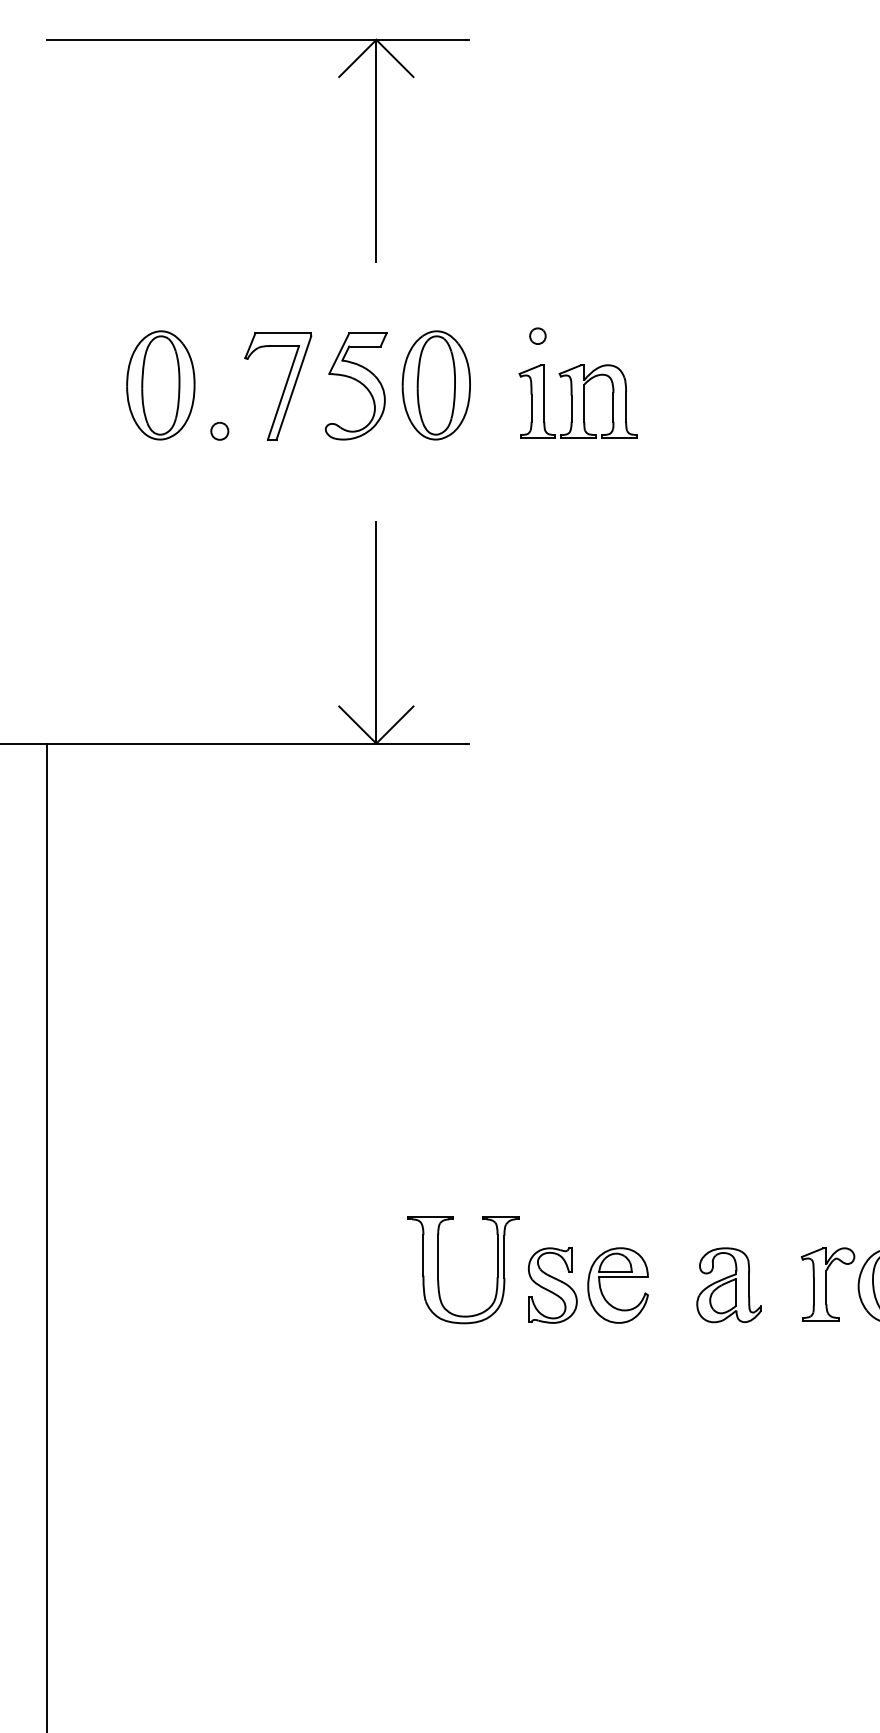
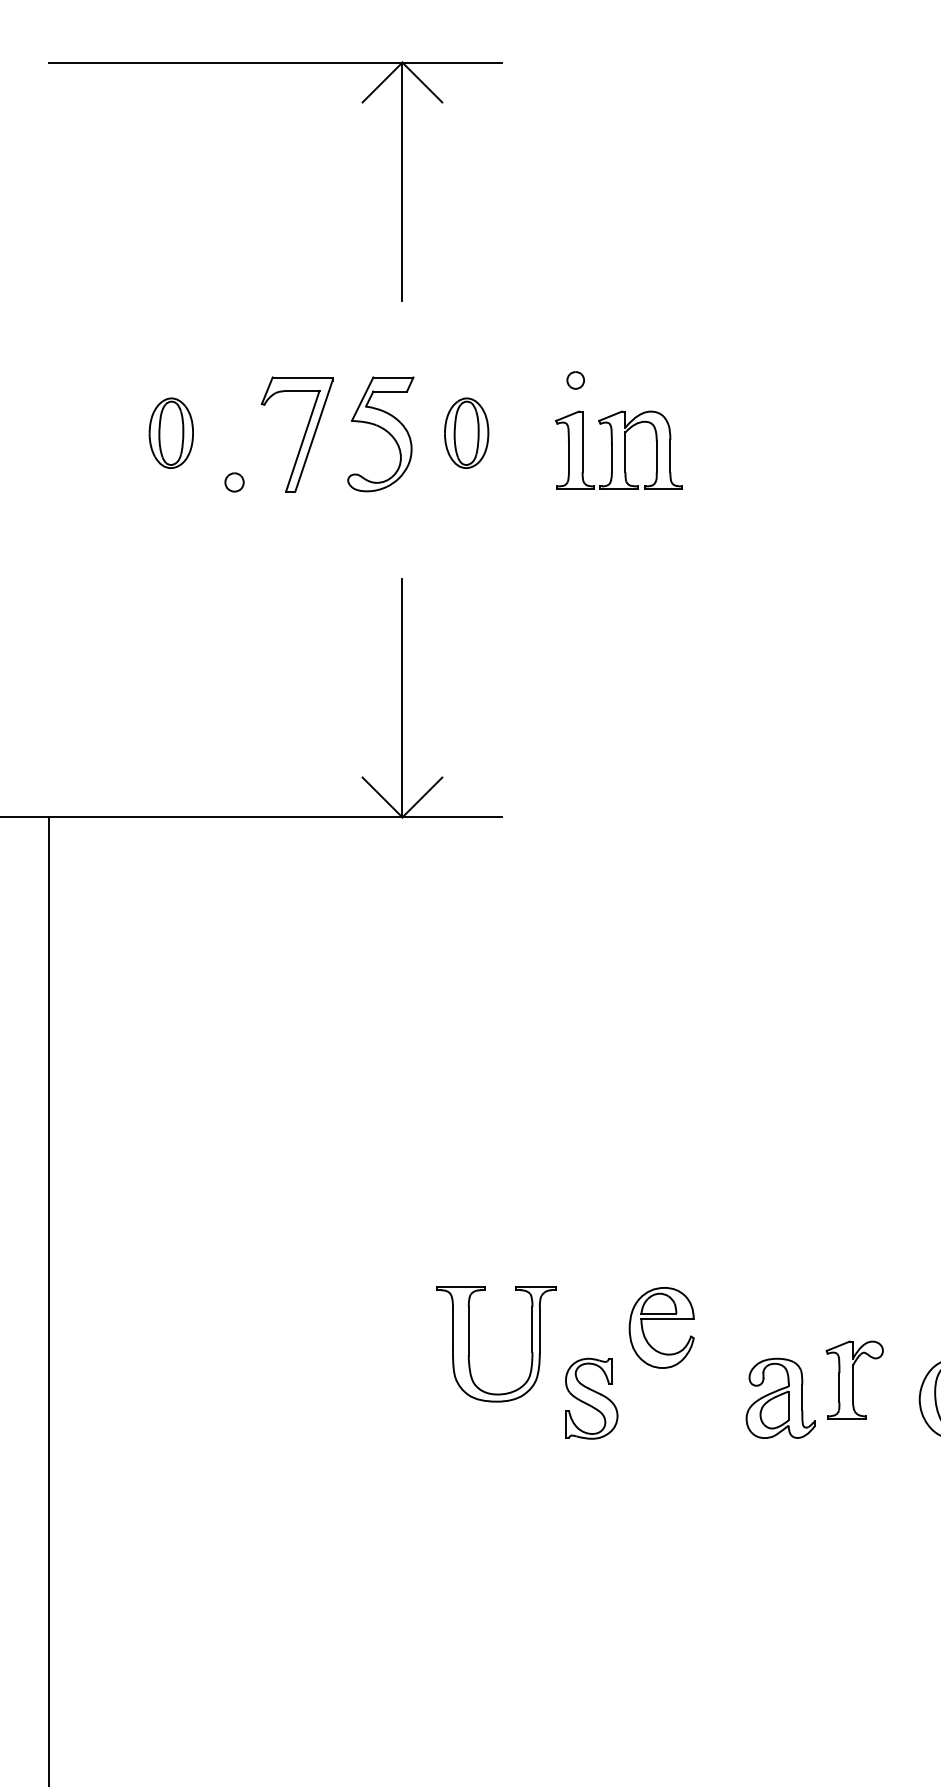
part: (160, 385) -> (170, 433), size x0.6
part: (435, 385) -> (465, 433), size x0.6
part: (438, 1270) -> (469, 1345), moved
part: (617, 1277) -> (661, 1319), moved
part: (827, 1284) -> (854, 1380), moved

